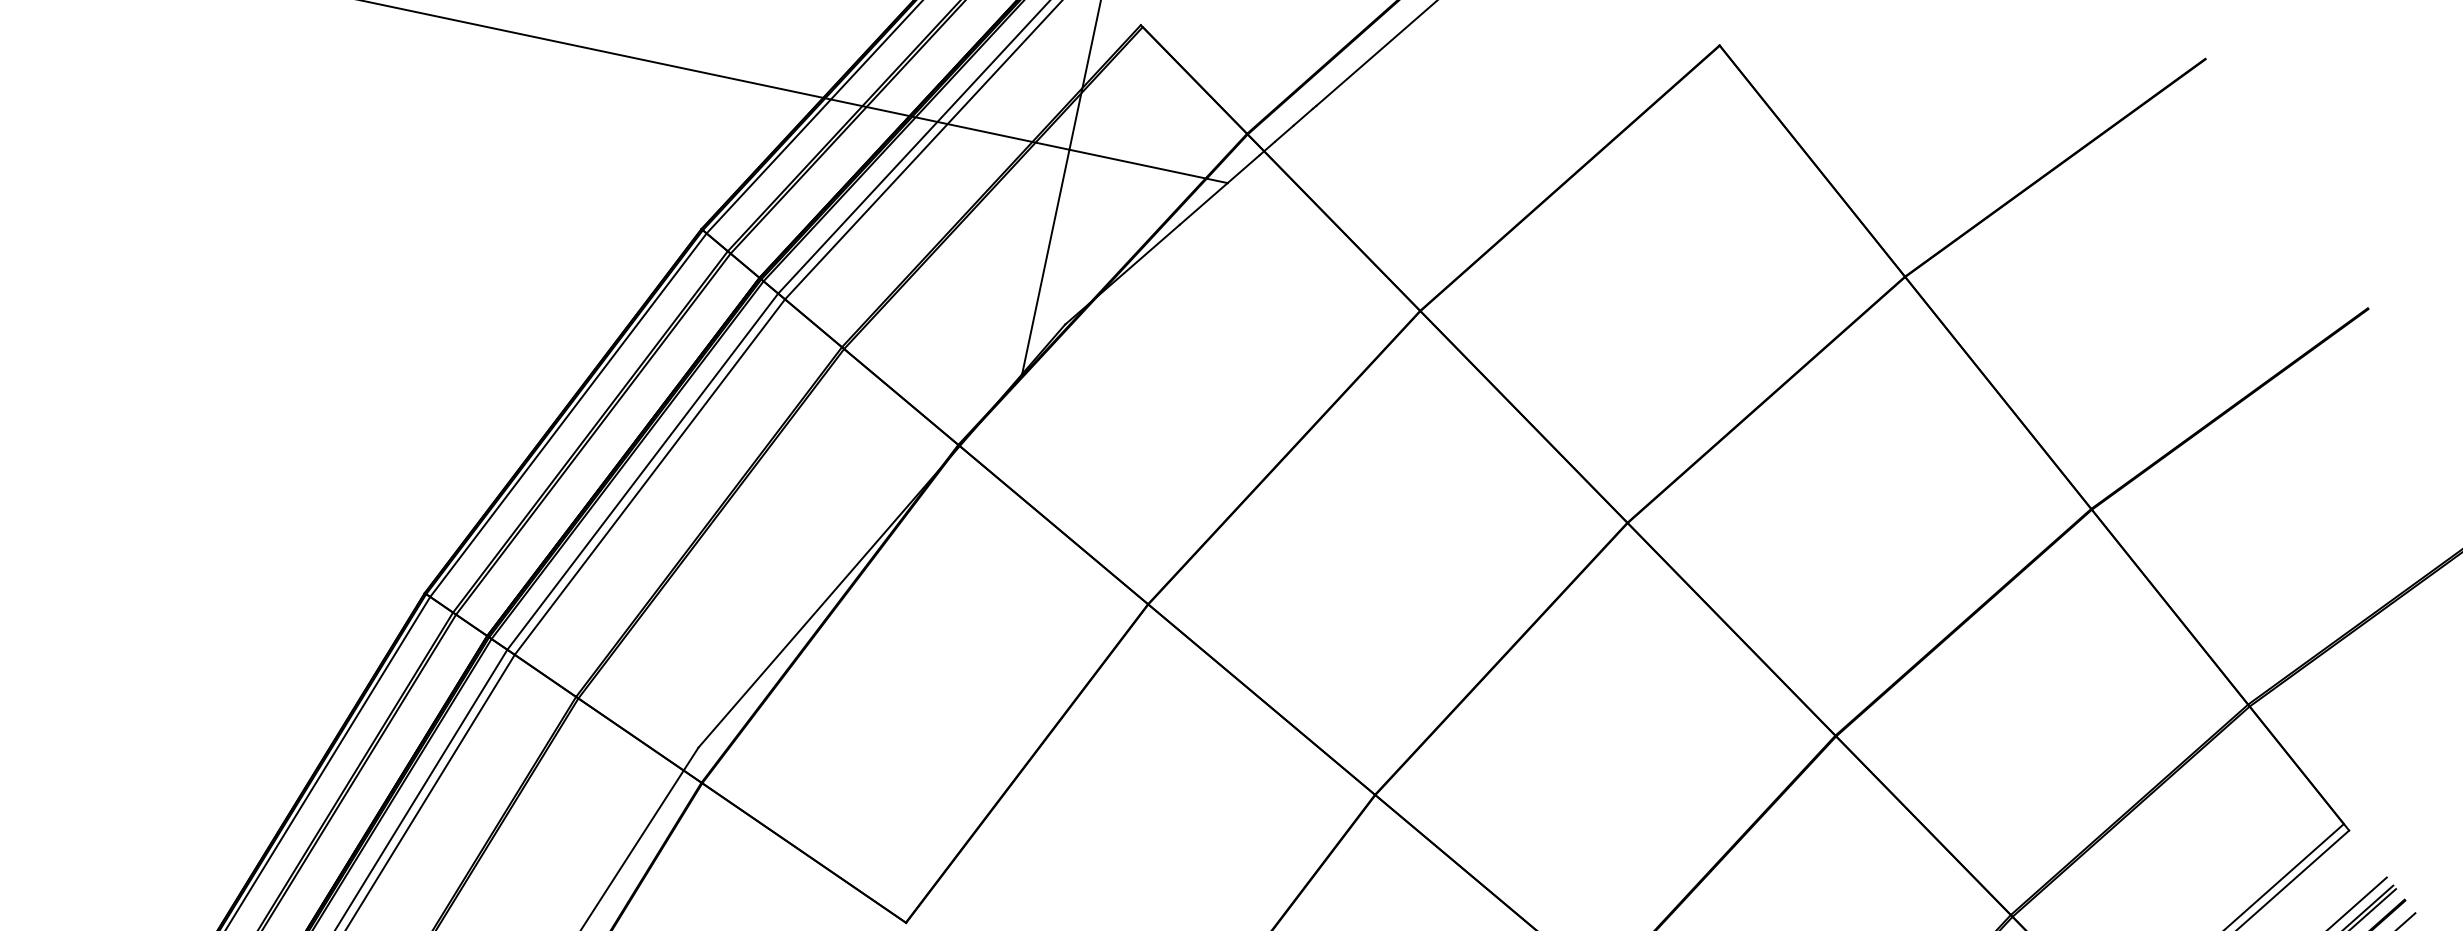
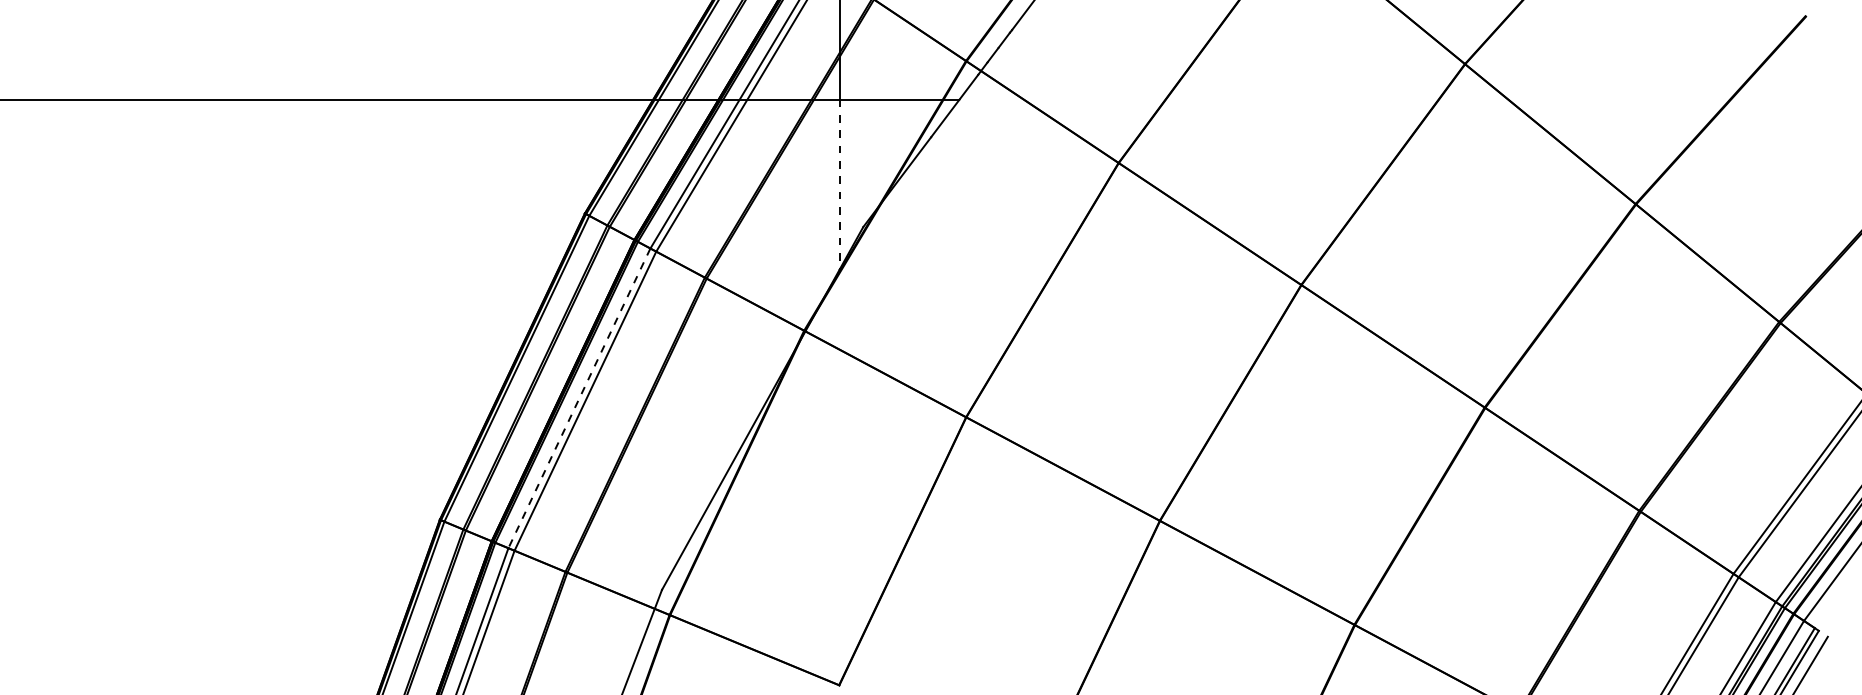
line: (1045, 261) -> (839, 184), solid -> dashed
line: (642, 471) -> (579, 398), solid -> dashed

